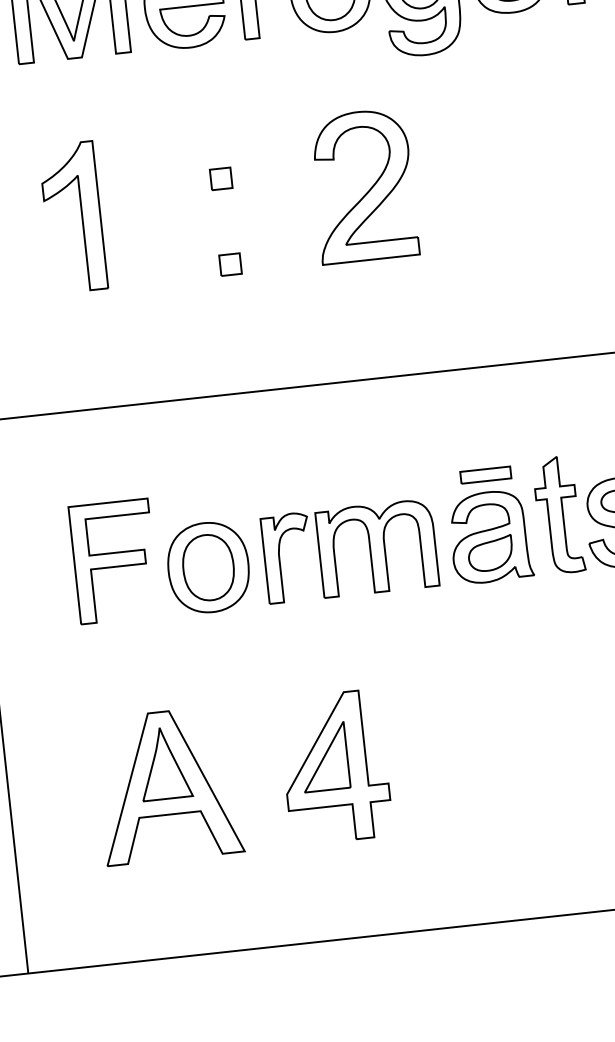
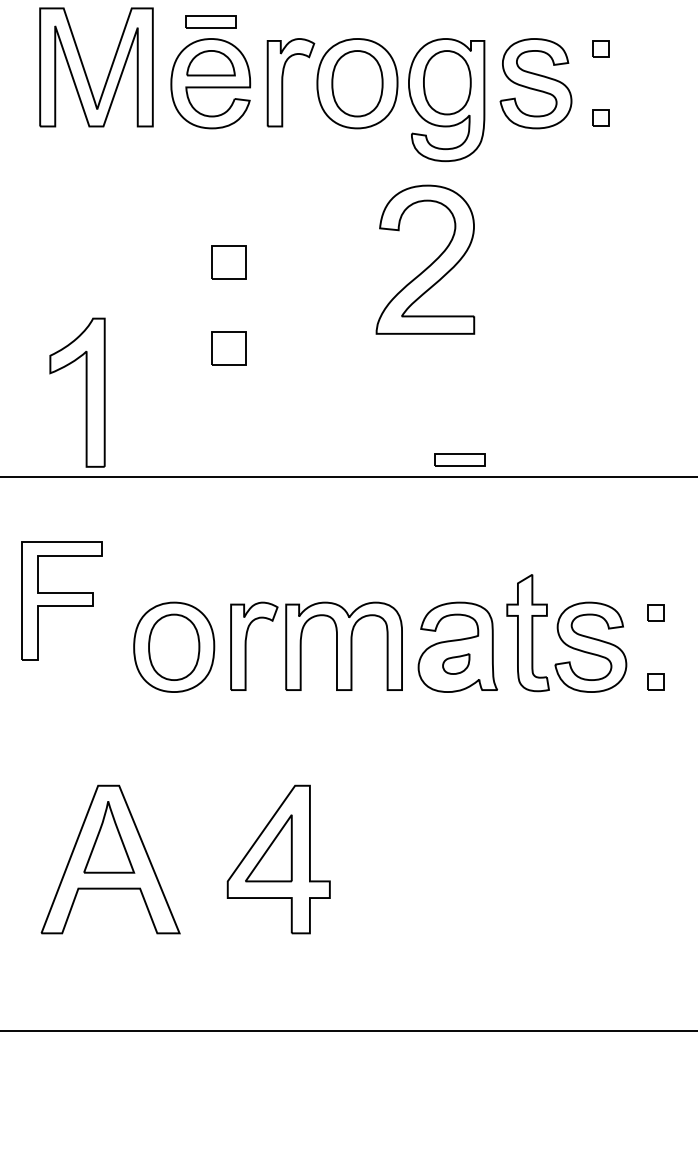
part: (220, 179) -> (228, 262), size x1.6
part: (367, 191) -> (428, 265), moved
part: (81, 216) -> (85, 392), moved
part: (230, 264) -> (228, 348), size x1.6
part: (485, 474) -> (459, 459), moved
part: (490, 553) -> (456, 663), size x0.6
part: (113, 561) -> (61, 600), moved

